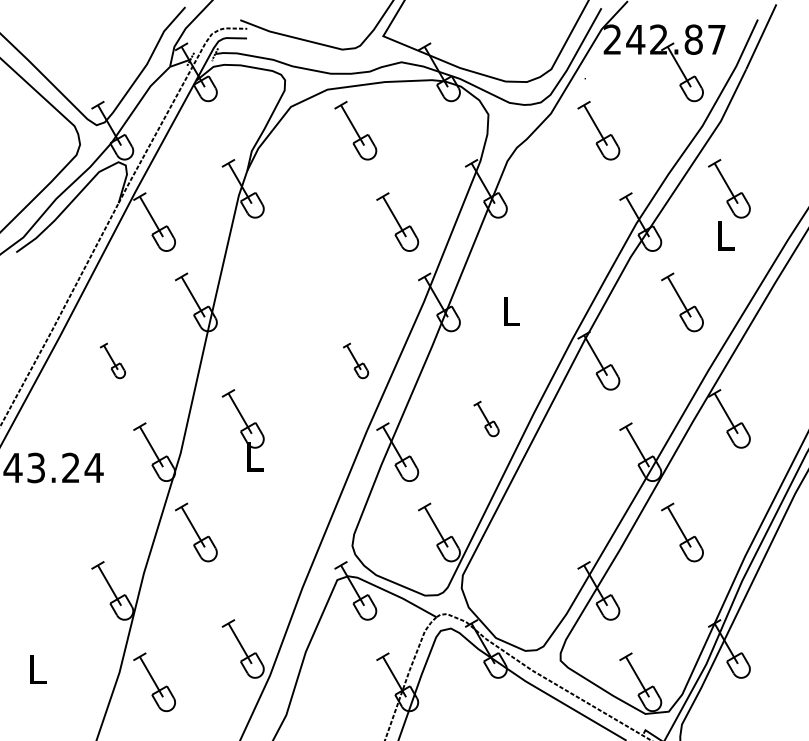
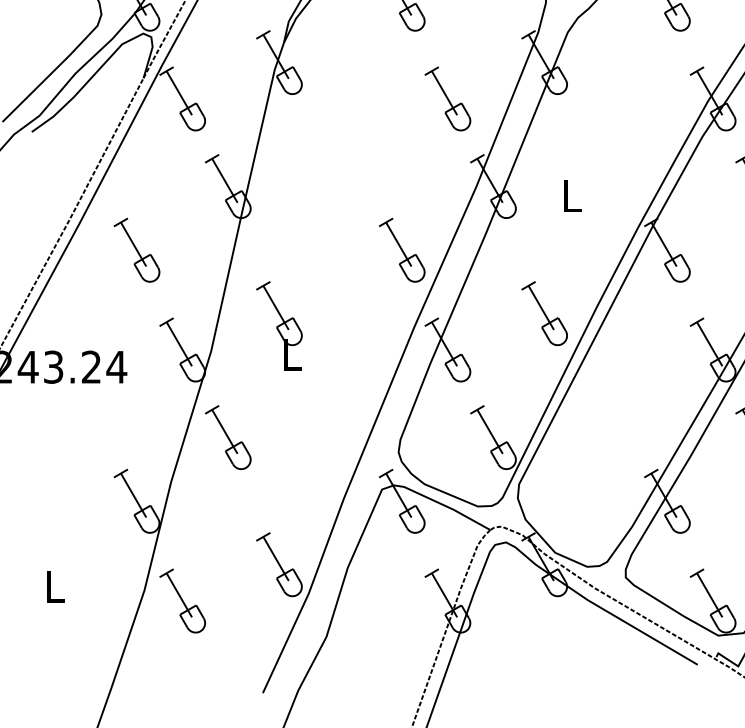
part: (112, 360) -> (136, 249), size x1.67
part: (355, 360) -> (401, 249), size x1.67
part: (486, 418) -> (544, 313), size x1.67

